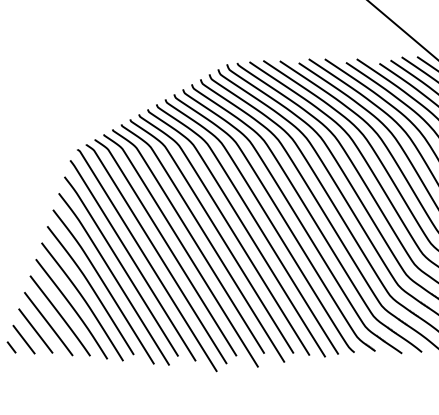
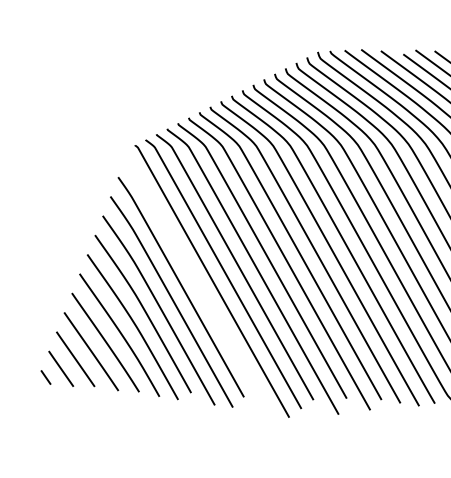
line: (132, 260) -> (194, 280), removed

